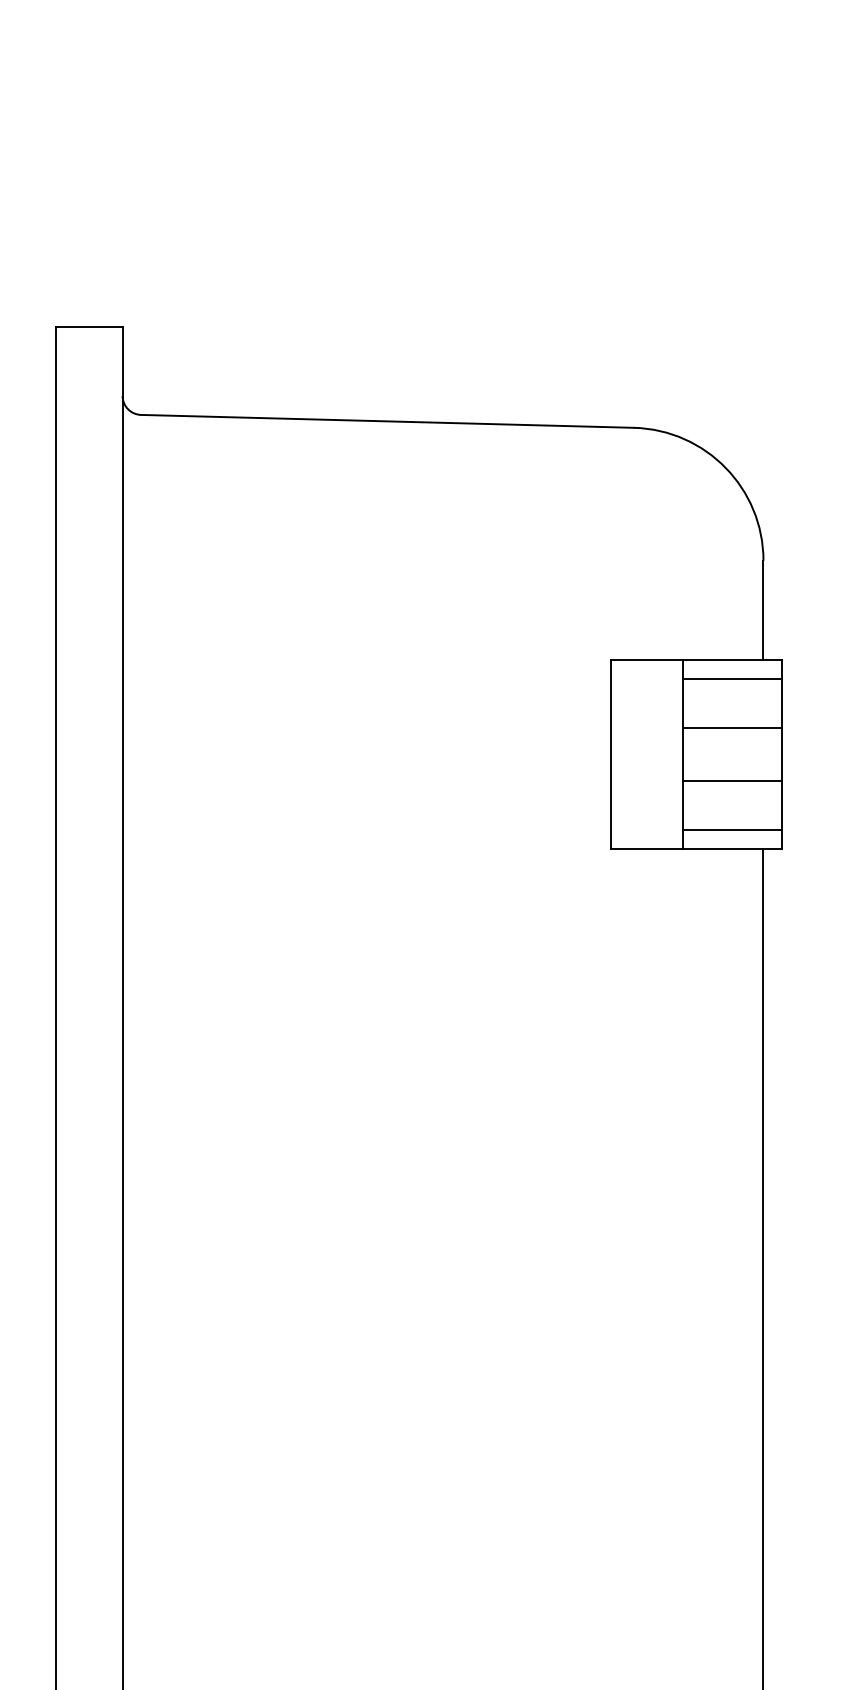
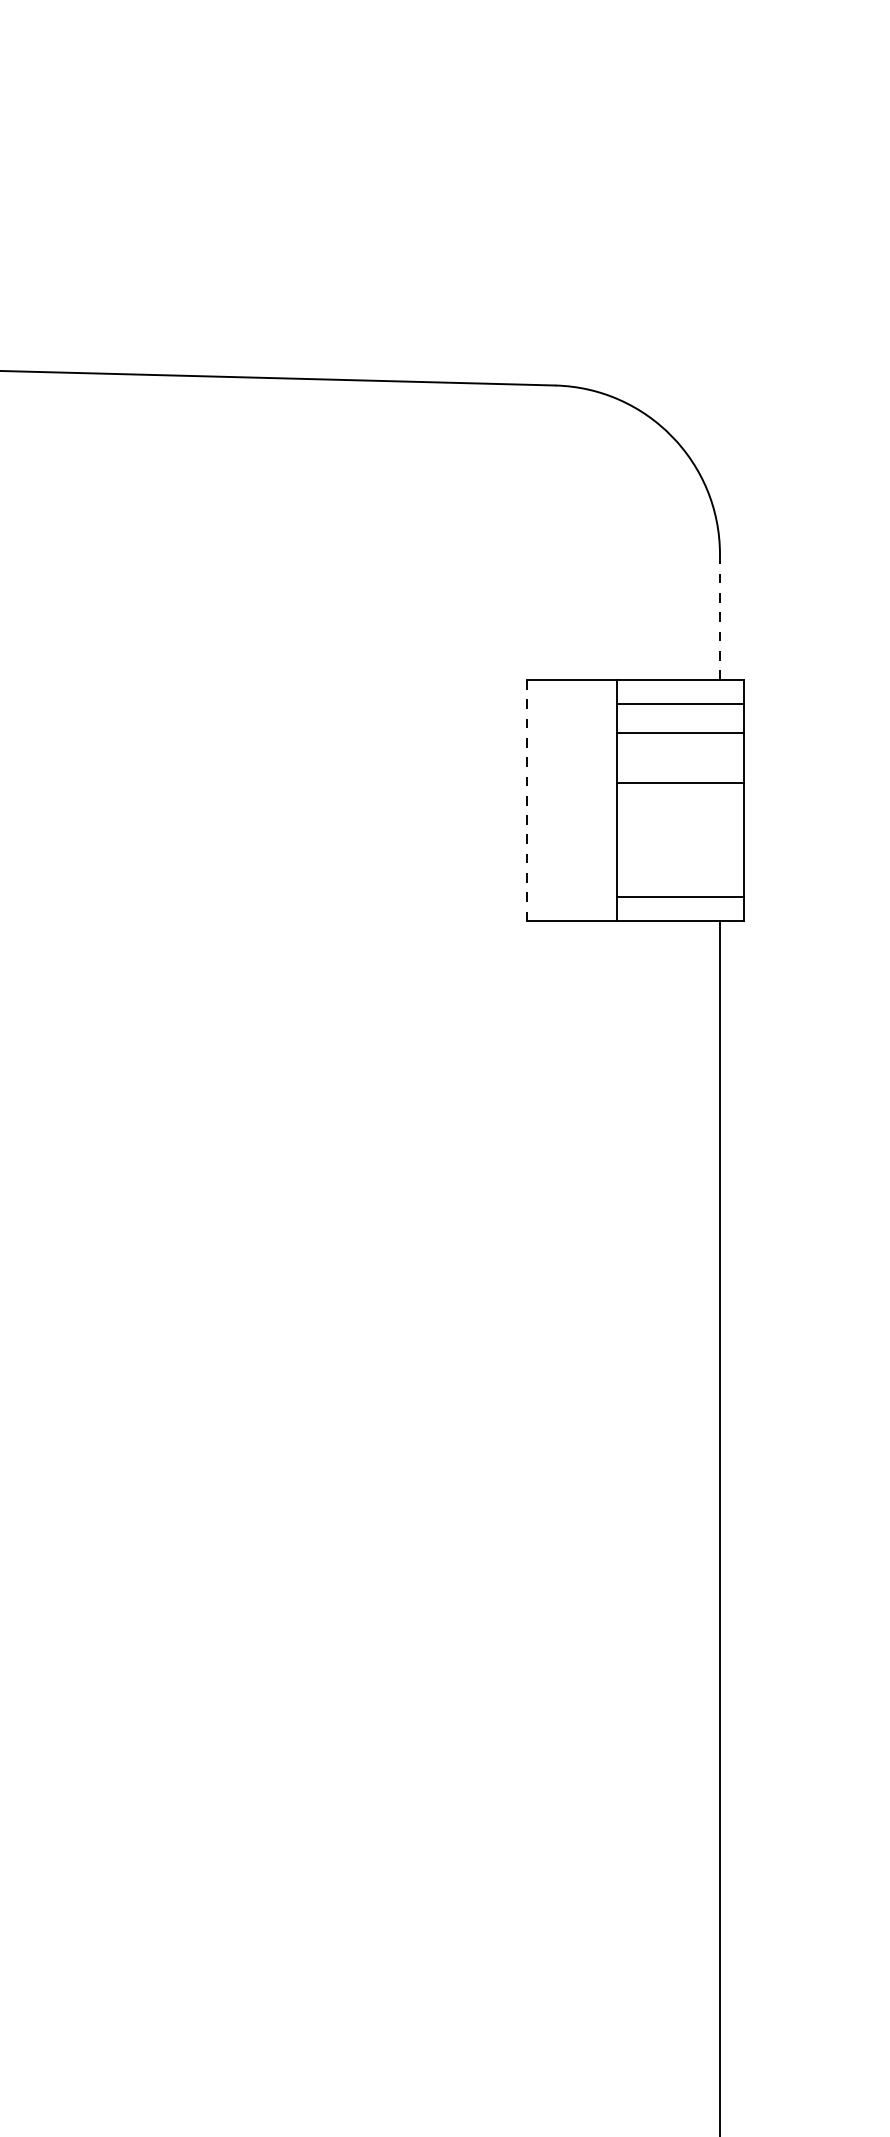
line: (763, 610) -> (720, 617), solid -> dashed
line: (732, 728) -> (680, 733), moved
line: (611, 754) -> (526, 800), solid -> dashed
line: (732, 780) -> (680, 782), moved

